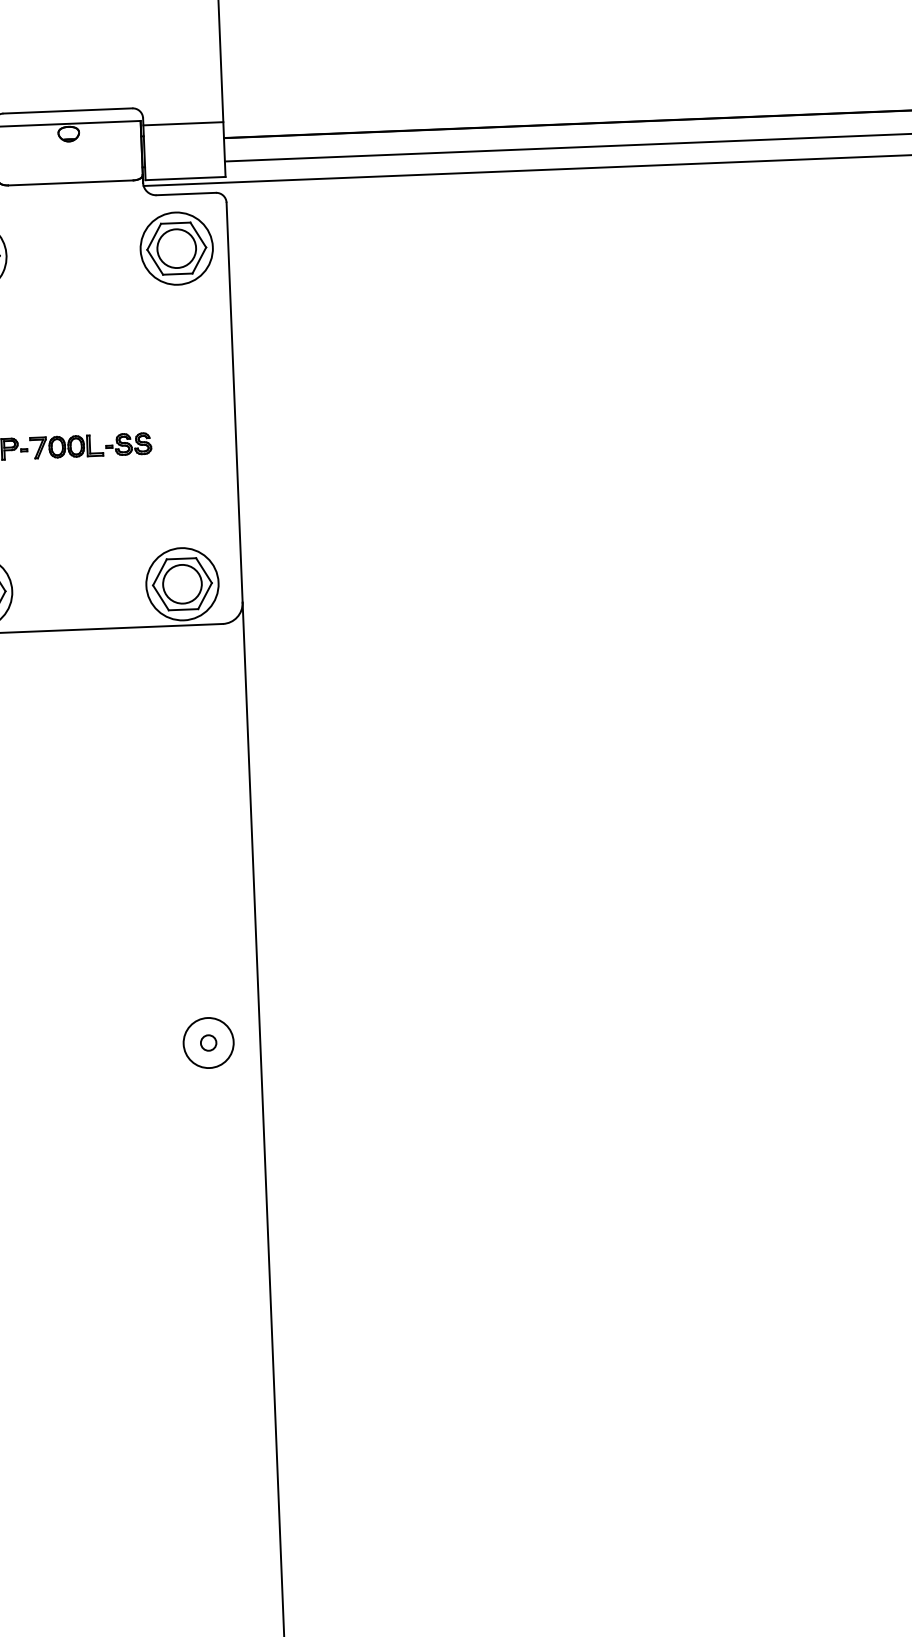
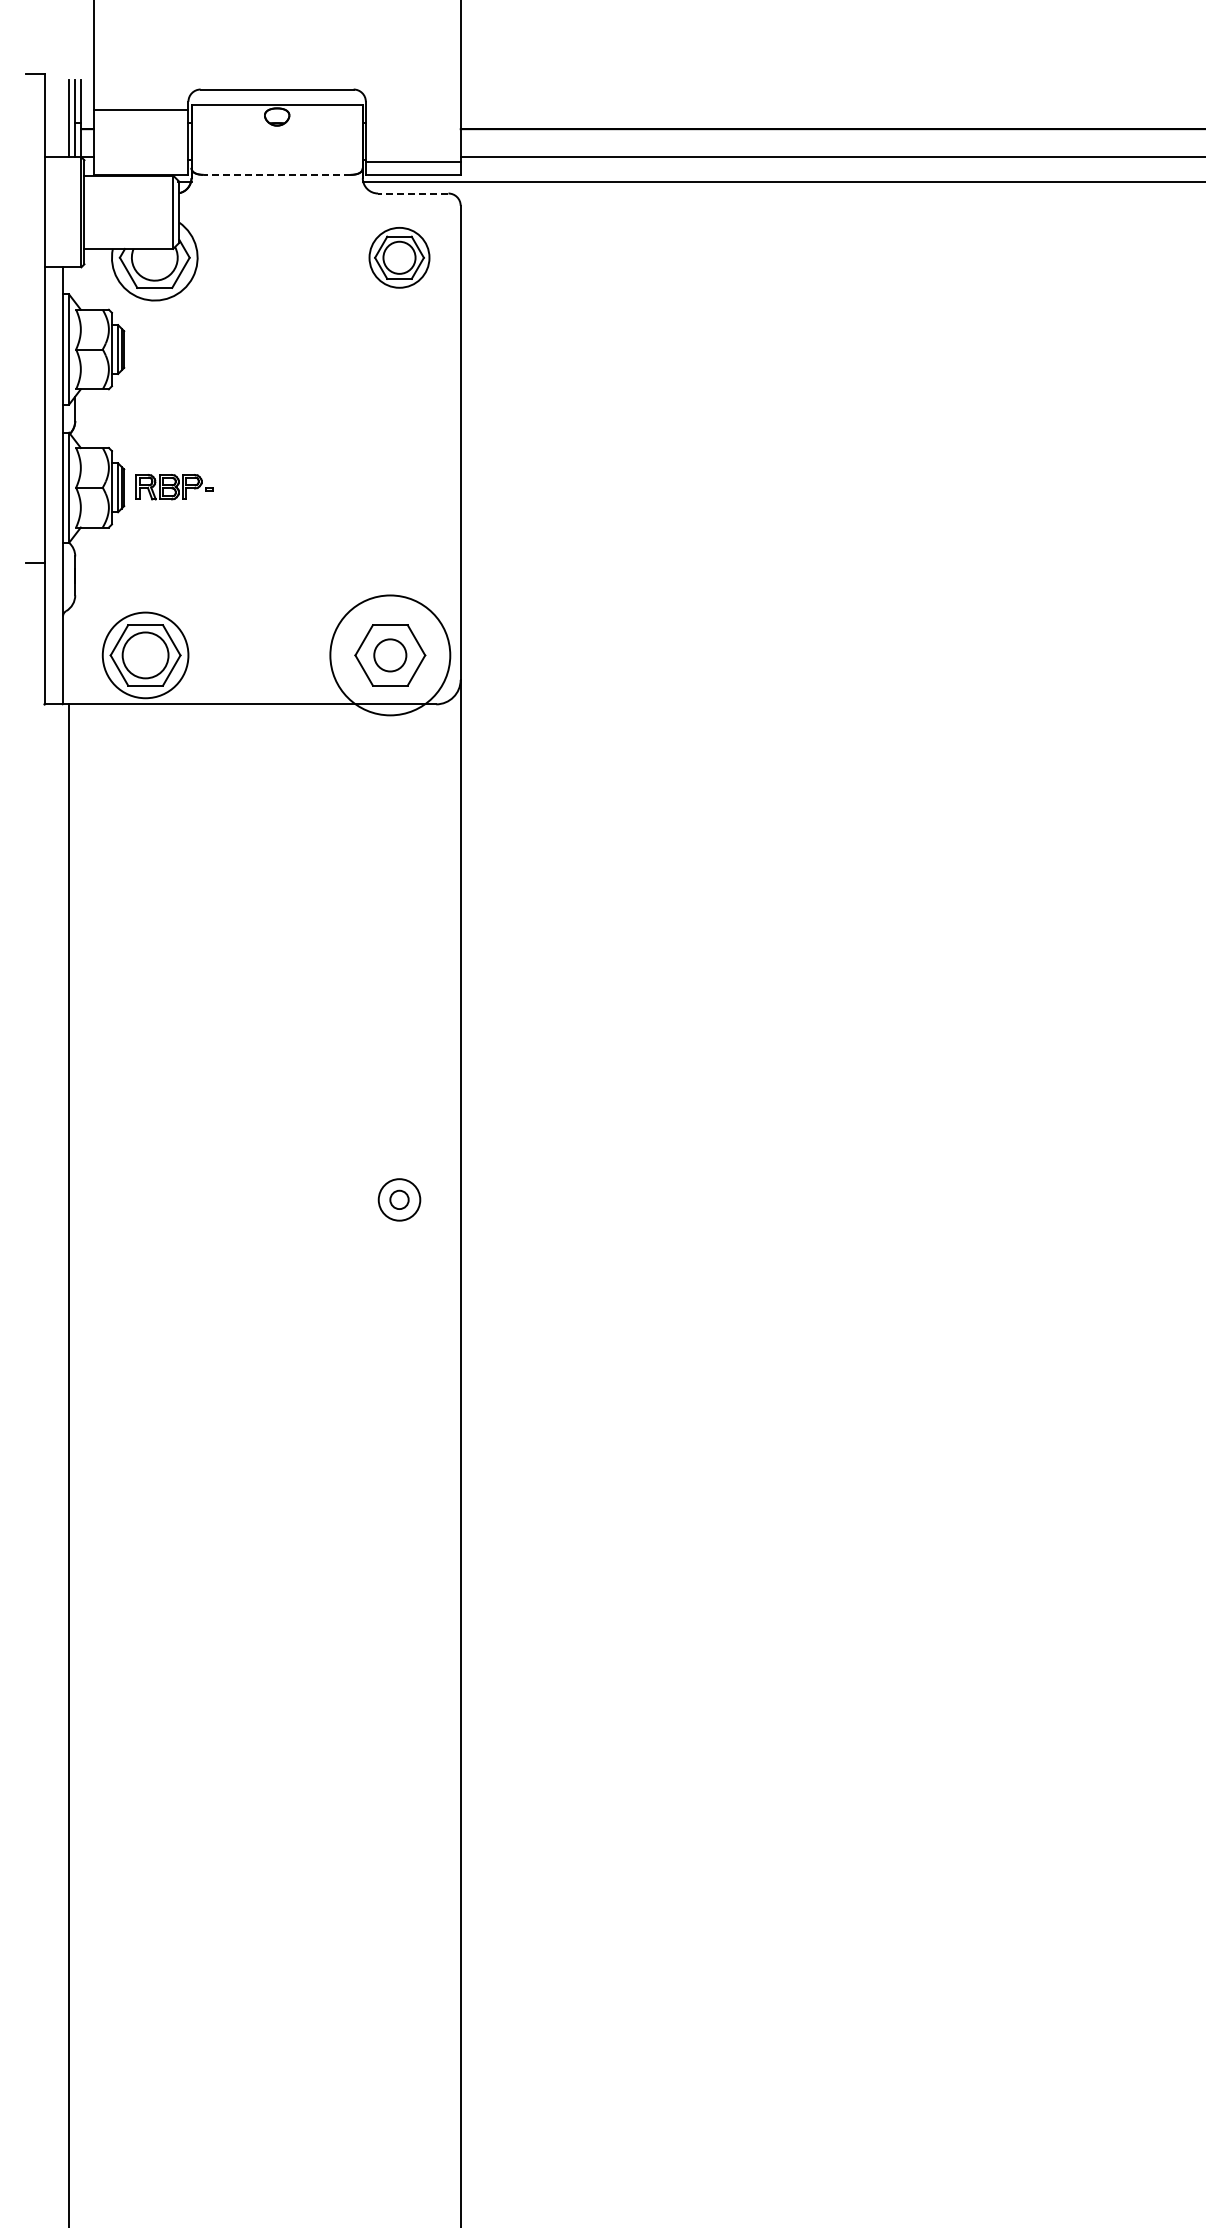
line: (182, 124) -> (412, 162), moved
line: (70, 182) -> (276, 174), solid -> dashed
line: (185, 194) -> (412, 193), solid -> dashed
part: (176, 248) -> (399, 257), size x0.7
part: (90, 446) -> (288, 487), removed
circle: (182, 584) -> (390, 655), size x0.7
circle: (182, 584) -> (390, 655), size x1.4
circle: (208, 1042) -> (399, 1199), size x0.7

